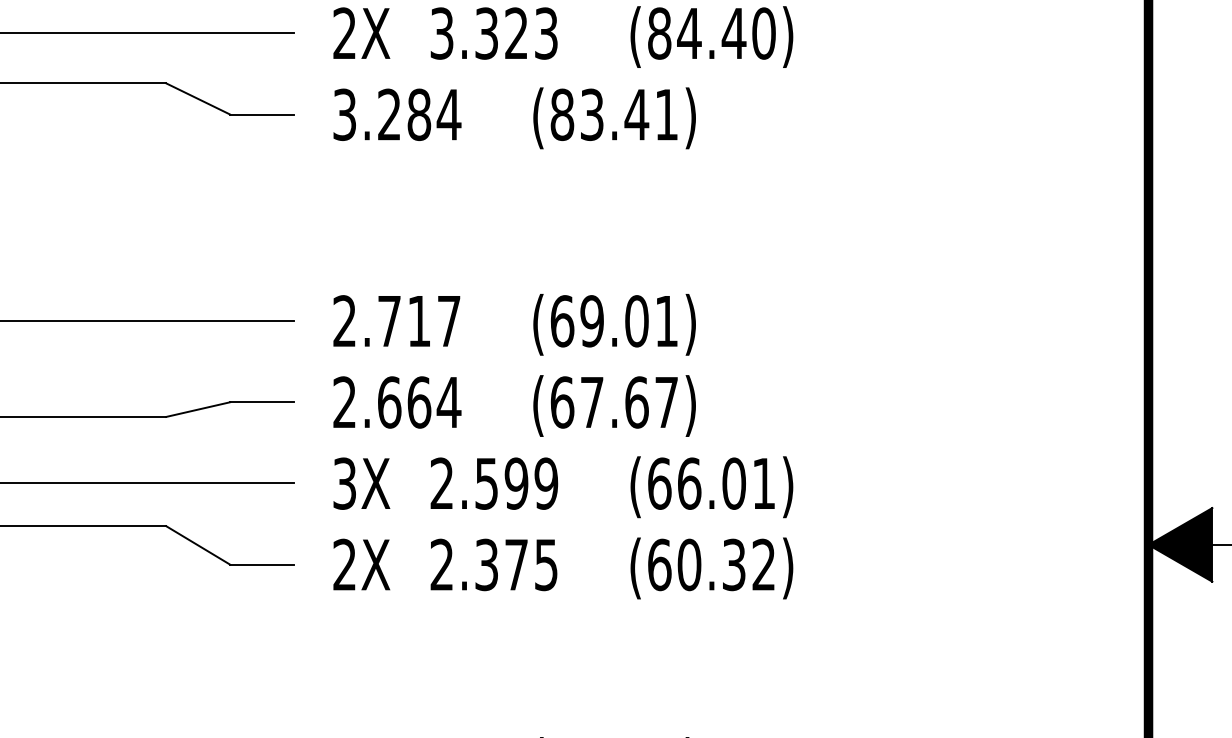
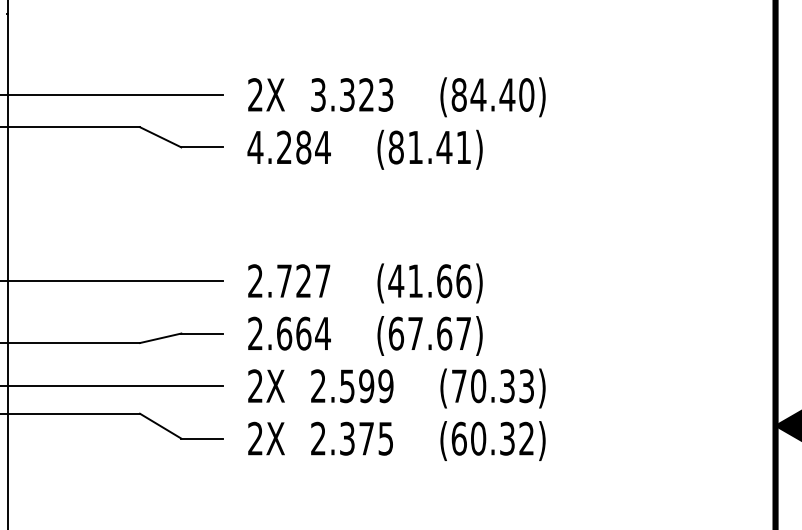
text: (344, 114) -> (255, 147), 3.284 -> 4.284
text: (592, 114) -> (415, 147), (83.41) -> (81.41)
text: (418, 320) -> (303, 280), 2.717 -> 2.727
text: (613, 321) -> (429, 281), (69.01) -> (41.66)
text: (344, 484) -> (255, 386), 3X -> 2X
text: (711, 484) -> (492, 386), (66.01) -> (70.33)

